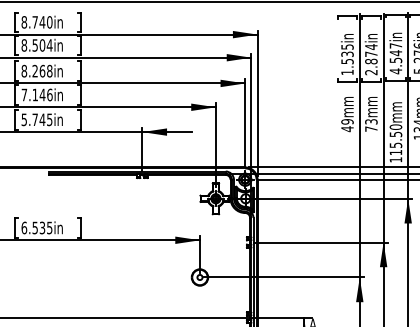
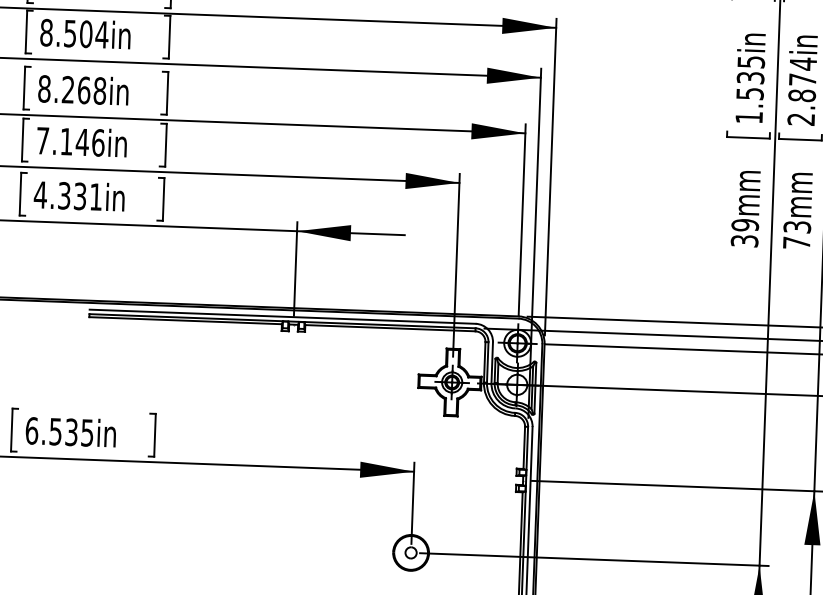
text: (36, 119) -> (67, 195), 5.745in -> 4.331in
text: (347, 129) -> (744, 241), 49mm -> 39mm

